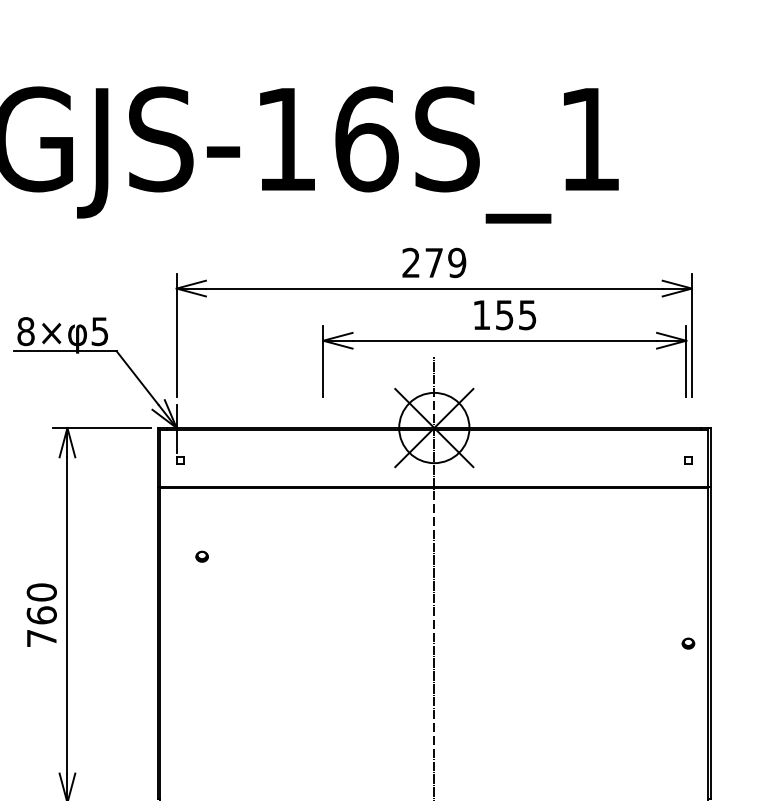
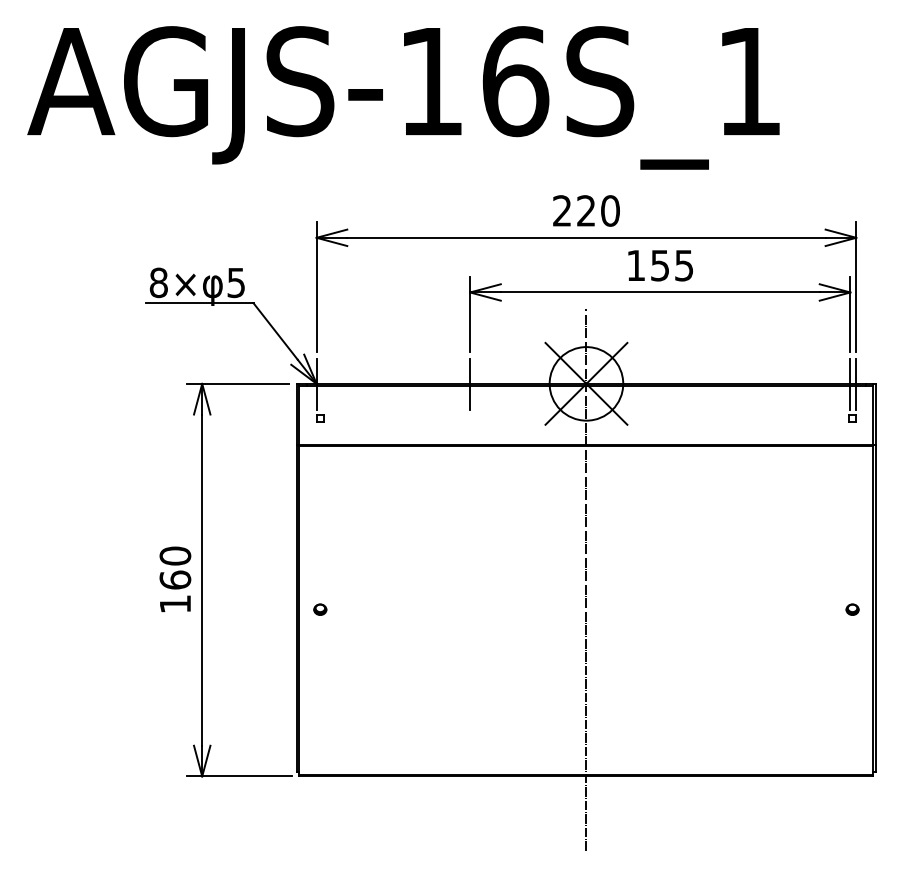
text: (445, 262) -> (598, 210), 279 -> 220
line: (323, 428) -> (470, 384), added
line: (686, 428) -> (850, 384), added
line: (692, 428) -> (856, 384), added
part: (202, 556) -> (320, 609), moved
text: (41, 638) -> (175, 604), 760 -> 160

